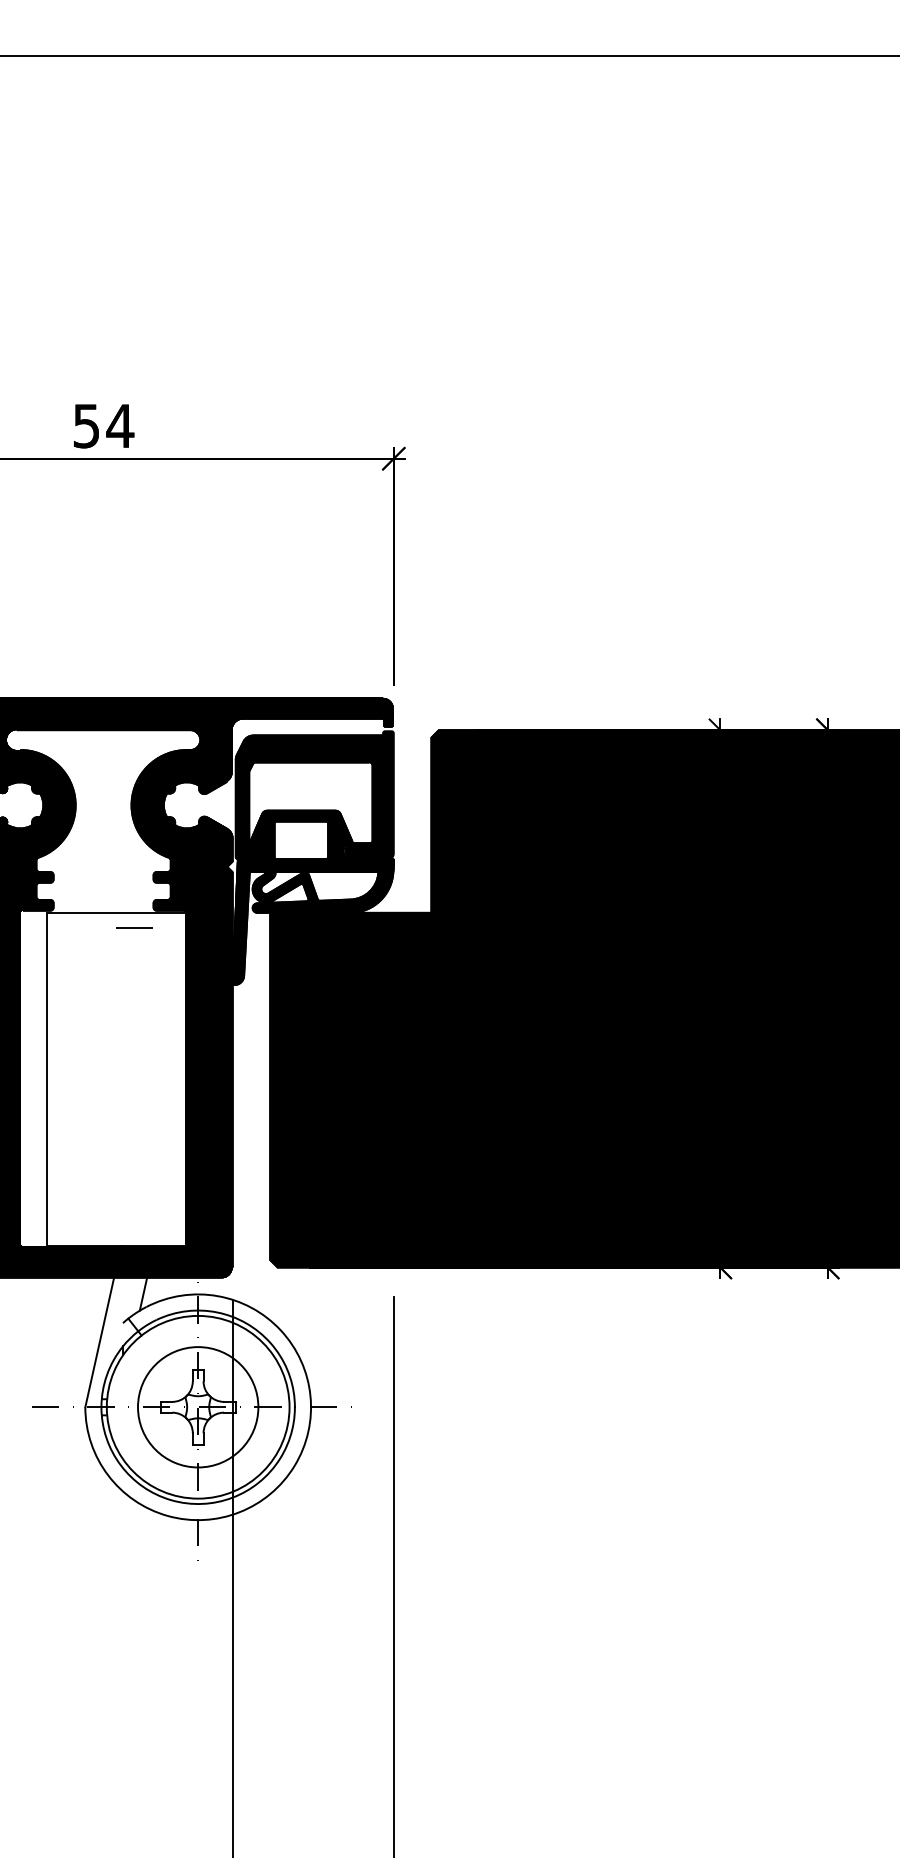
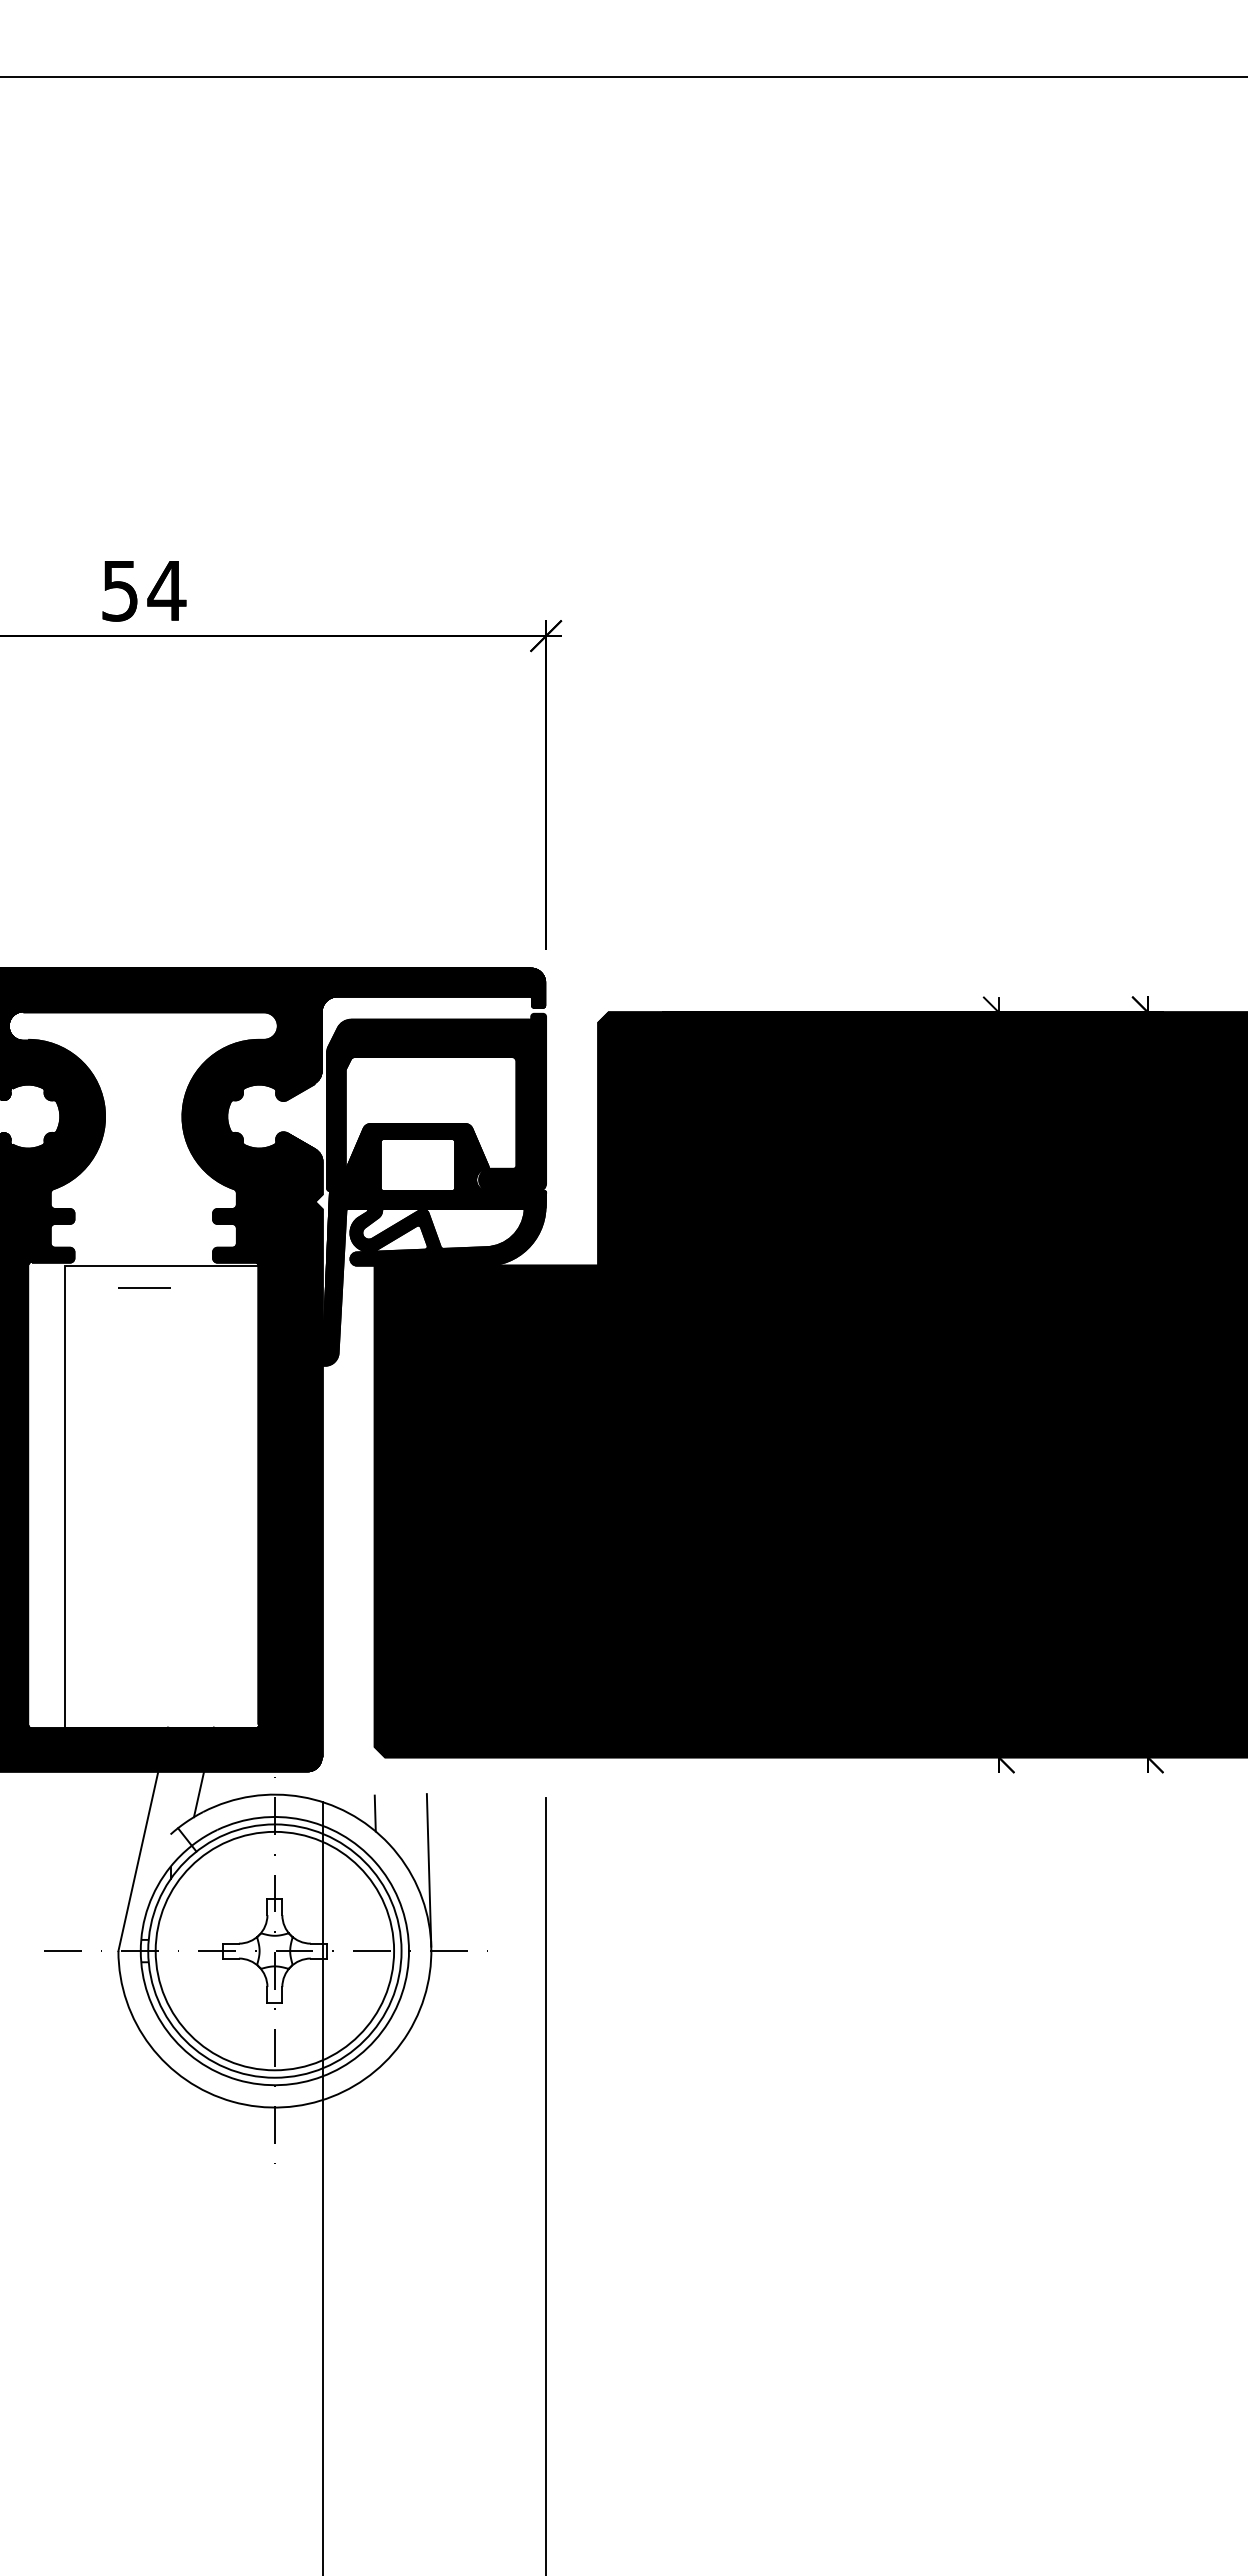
line: (134, 927) -> (144, 1287), moved
line: (270, 1308) -> (374, 1813), added
line: (308, 1349) -> (428, 1870), added
circle: (197, 1406) -> (274, 1950), size x1.43

